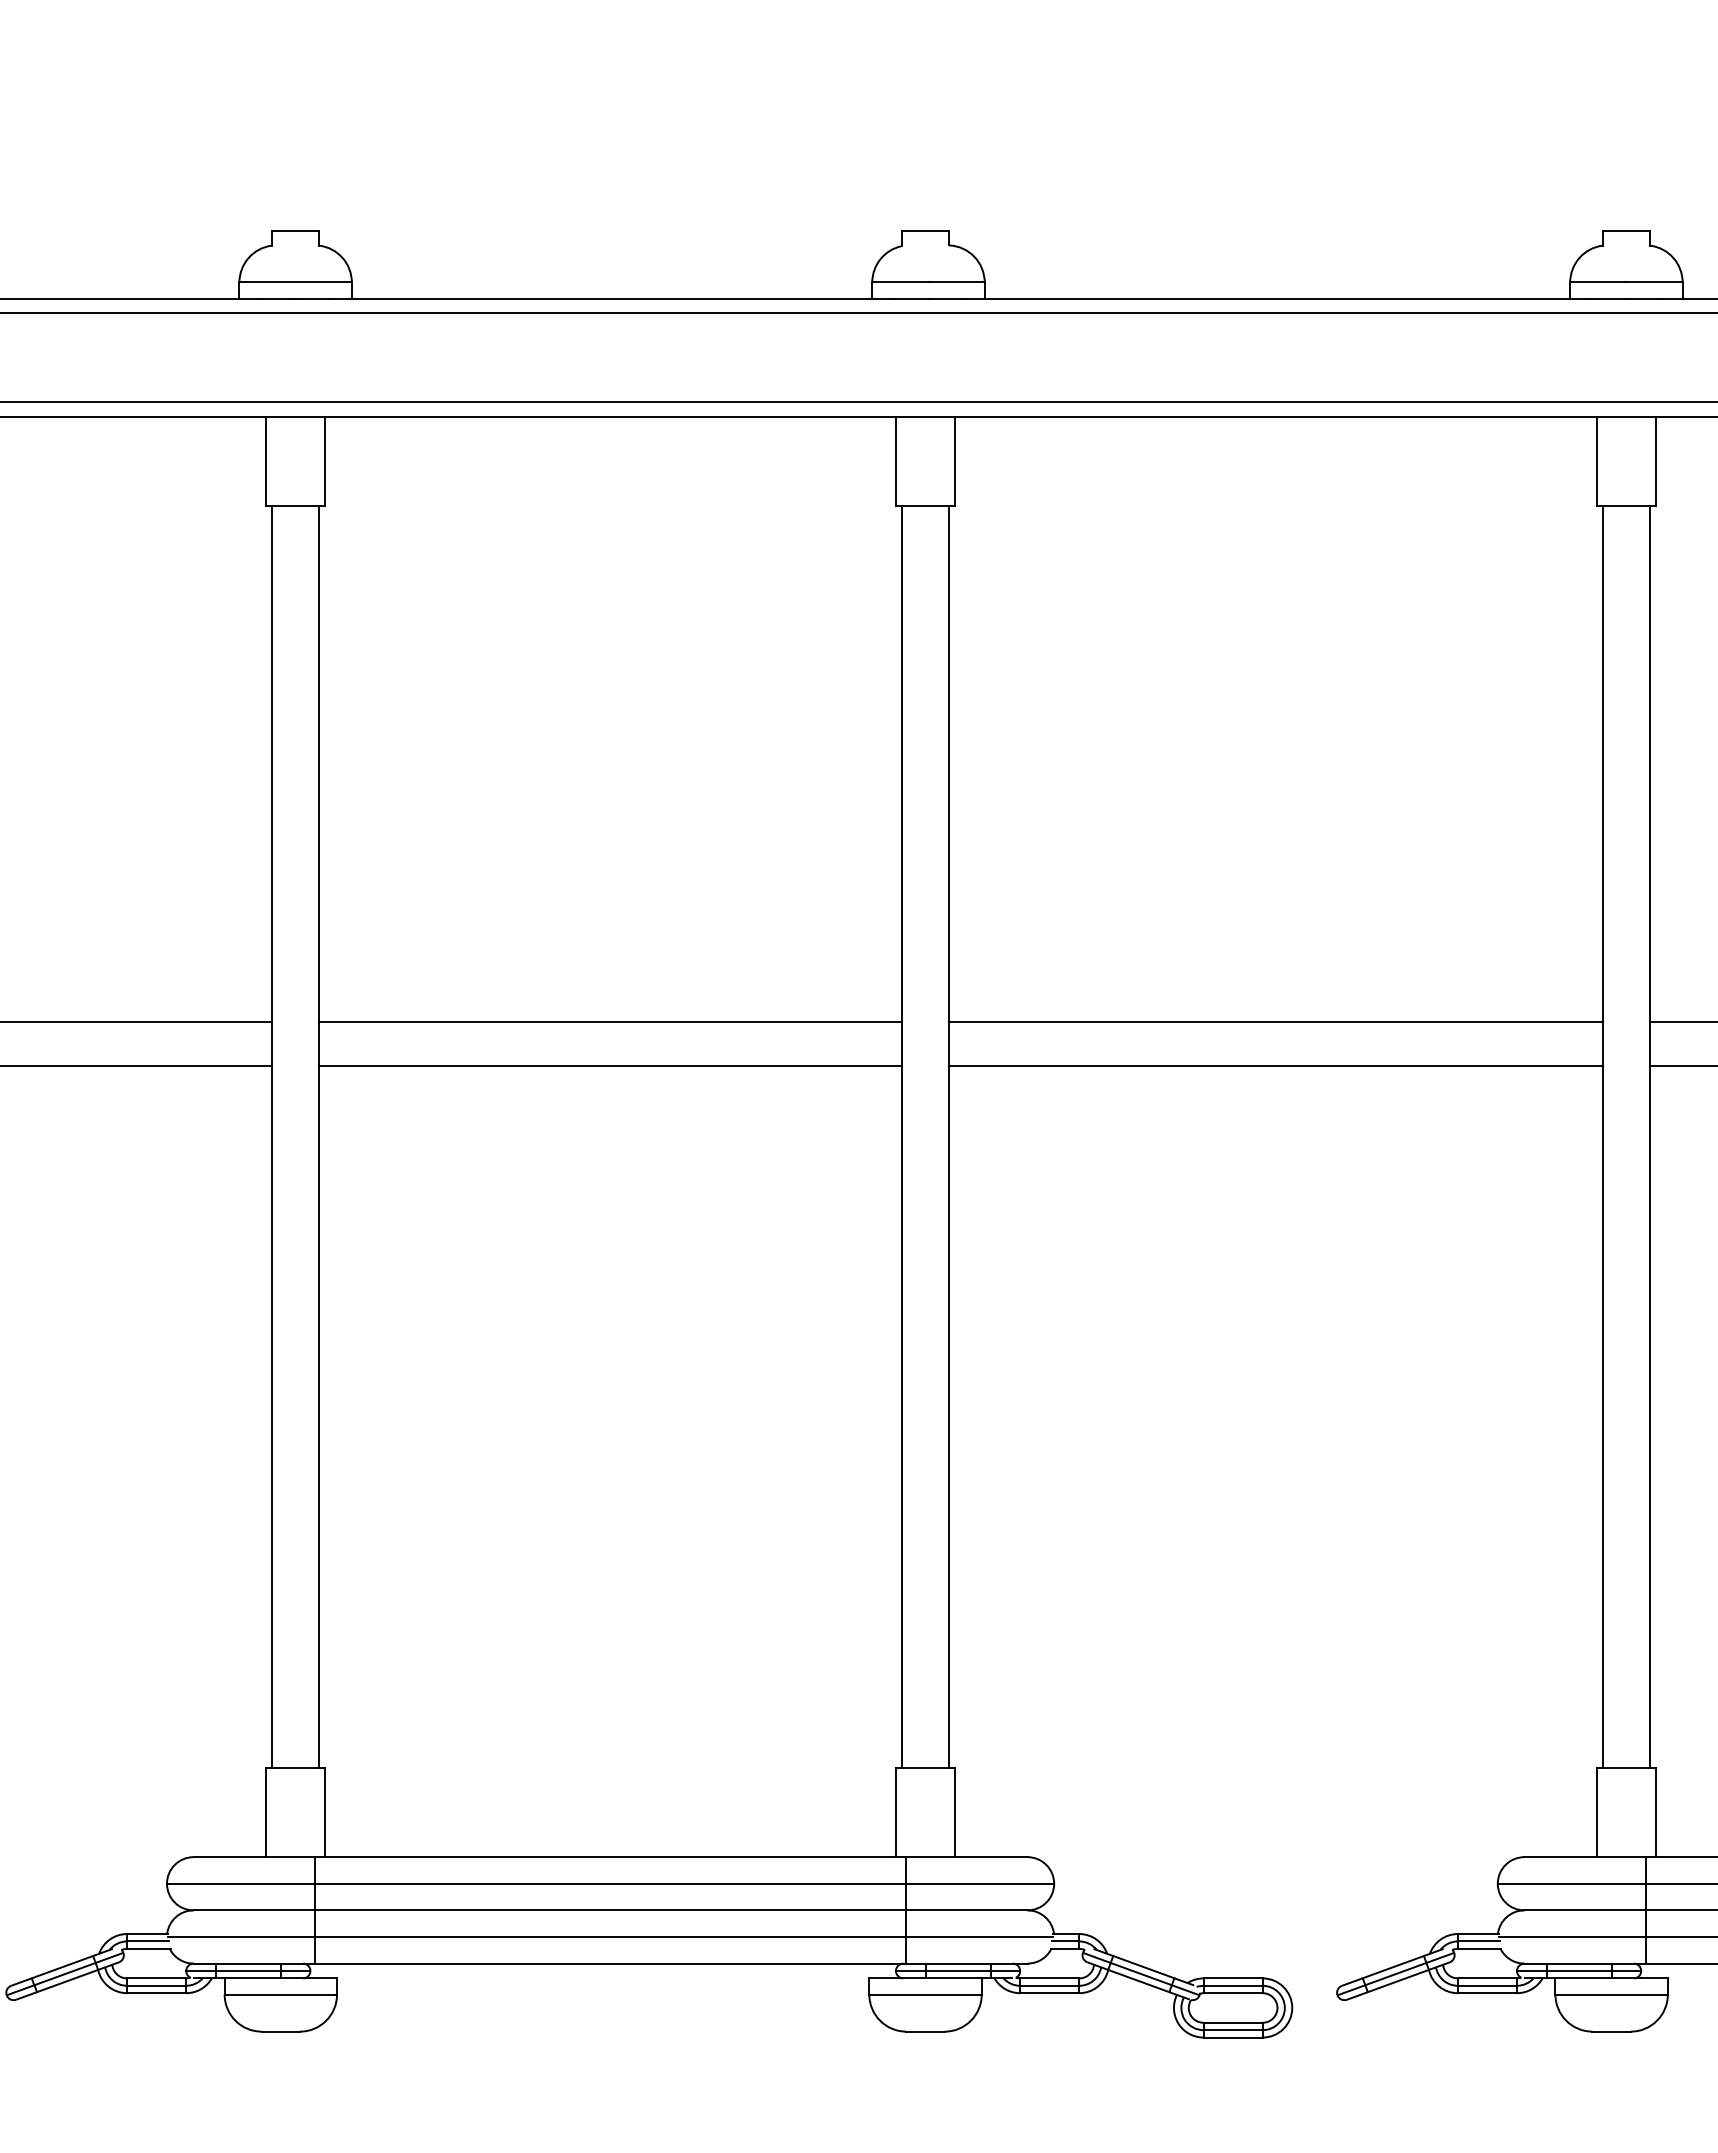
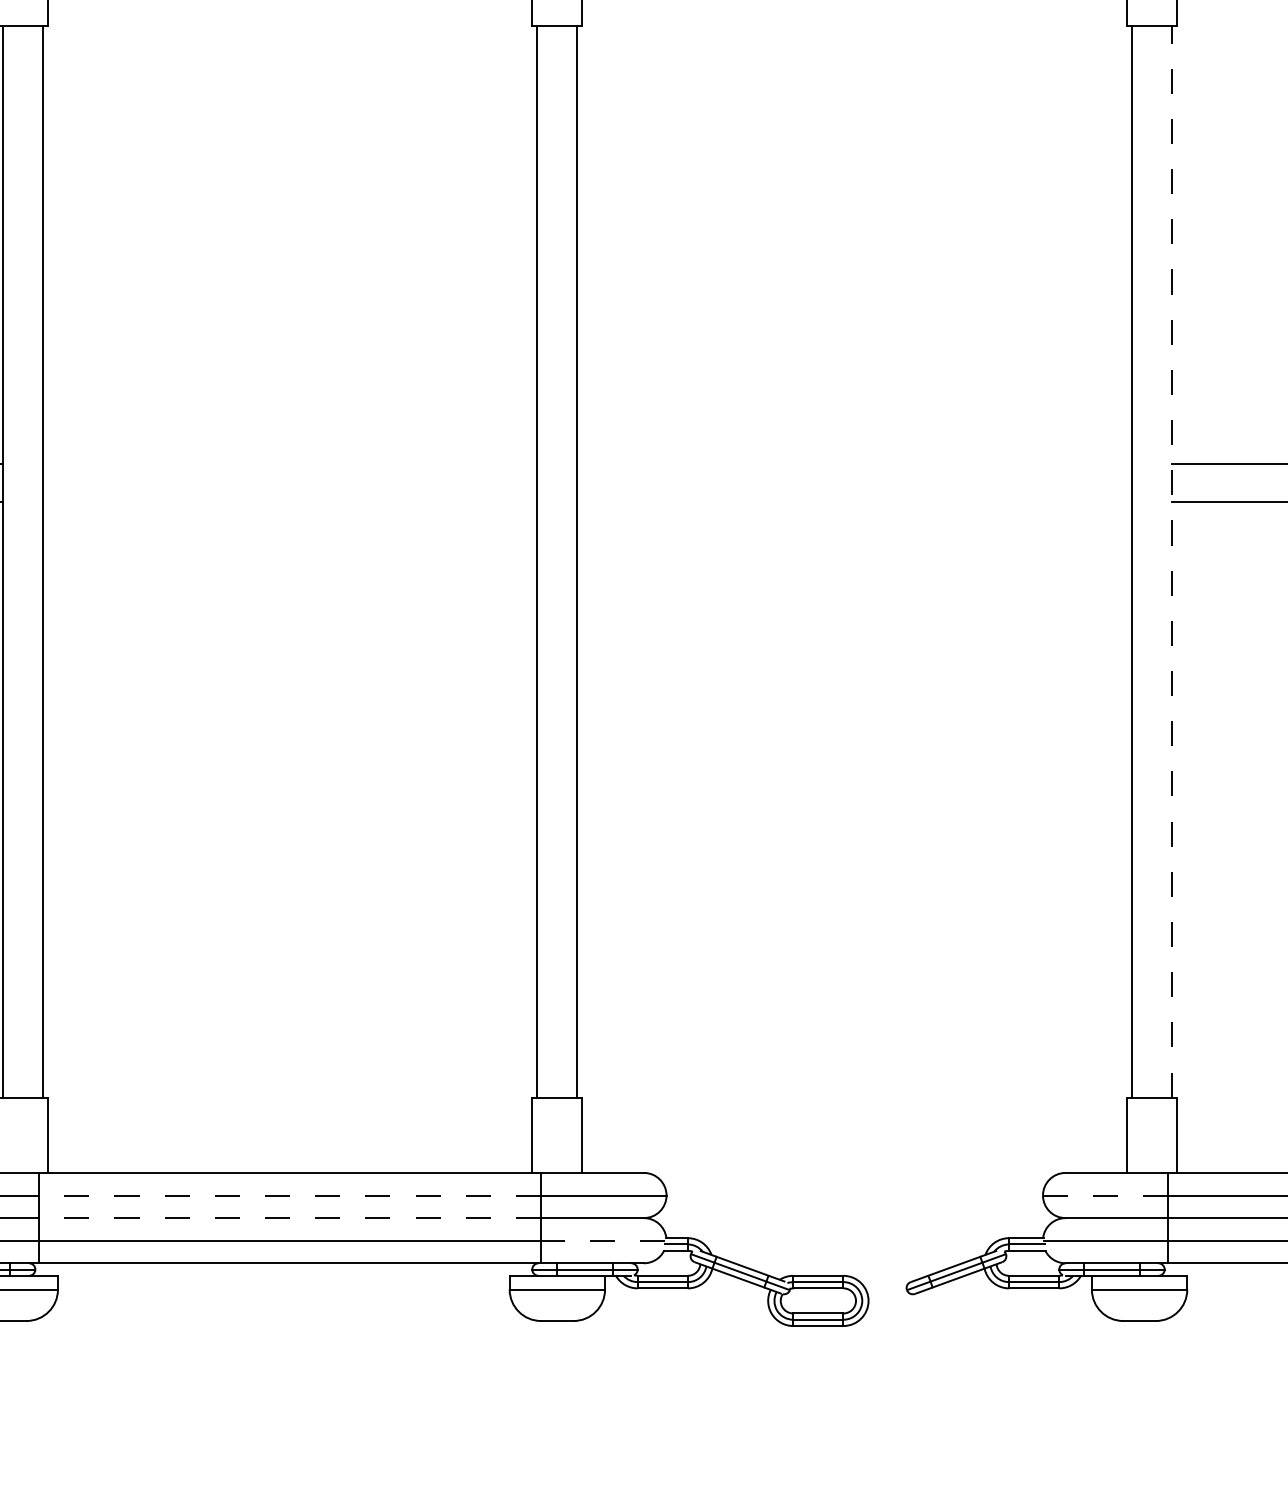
line: (610, 1021) -> (290, 463), removed
line: (1275, 1021) -> (854, 463), removed
line: (610, 1066) -> (290, 501), removed
line: (1275, 1066) -> (854, 501), removed
line: (1650, 1136) -> (1172, 561), solid -> dashed
line: (610, 1883) -> (290, 1195), solid -> dashed
line: (1571, 1883) -> (1105, 1195), solid -> dashed
line: (610, 1910) -> (290, 1218), solid -> dashed
line: (979, 1937) -> (603, 1241), solid -> dashed

